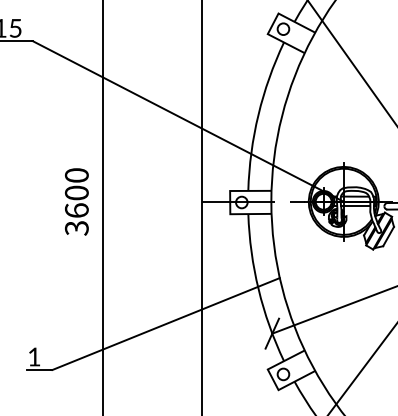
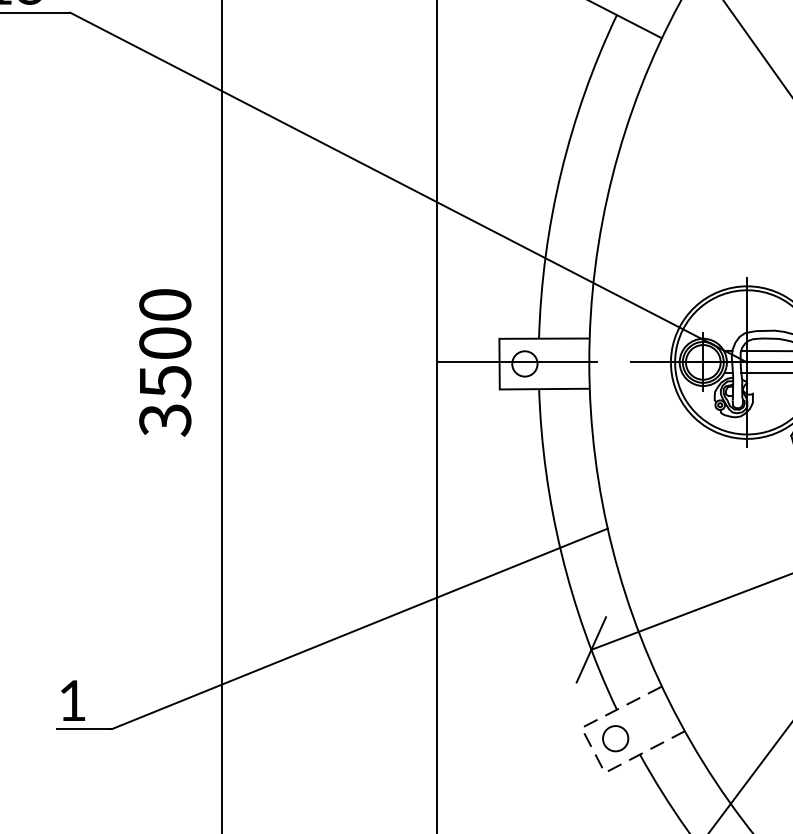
text: (76, 210) -> (164, 381), 3600 -> 3500
line: (273, 379) -> (593, 749), solid -> dashed

